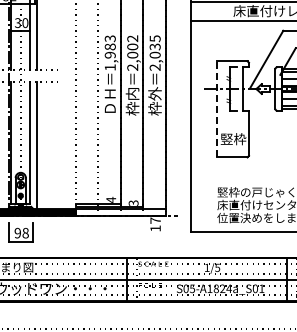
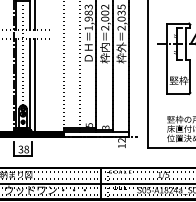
line: (216, 108) -> (166, 58), dashed -> solid
text: (111, 199) -> (89, 124), 4 -> 5
text: (155, 220) -> (121, 140), 17 -> 12
text: (17, 233) -> (20, 149), 98 -> 38

